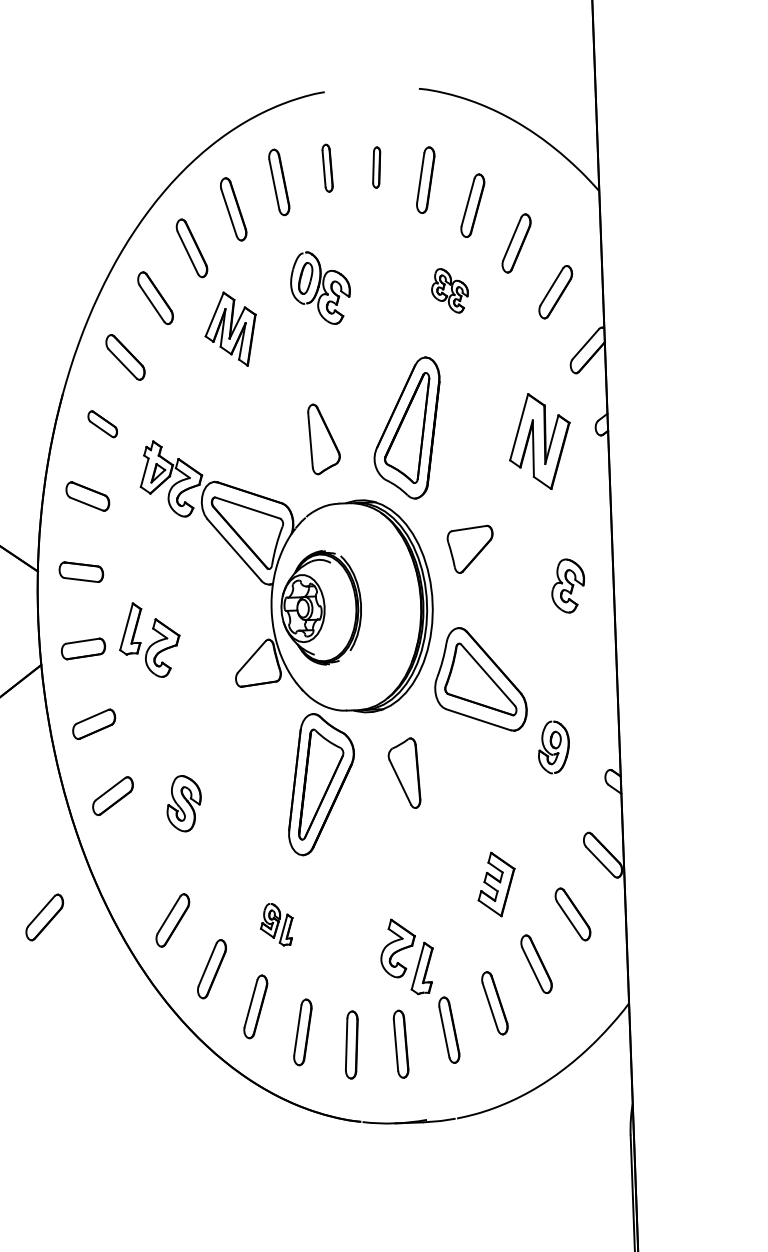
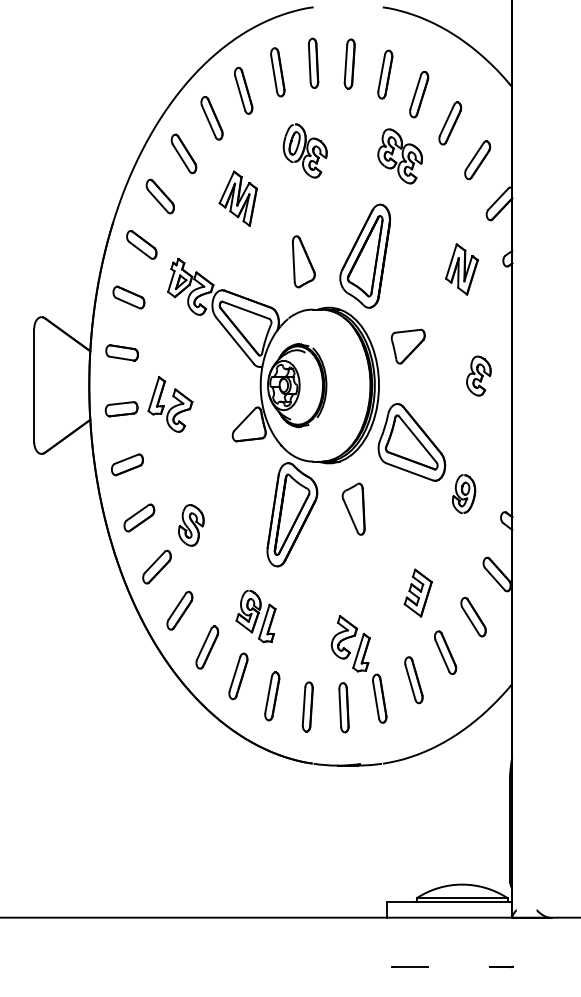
part: (376, 166) -> (349, 63), size x1.67
part: (327, 167) -> (313, 62), size x1.43
part: (449, 290) -> (399, 156), size x1.67
part: (229, 329) -> (237, 198), moved
part: (102, 423) -> (141, 244), size x1.43
part: (539, 441) -> (461, 269), size x0.71
part: (43, 916) -> (156, 566), moved
part: (276, 924) -> (255, 616), size x1.67

